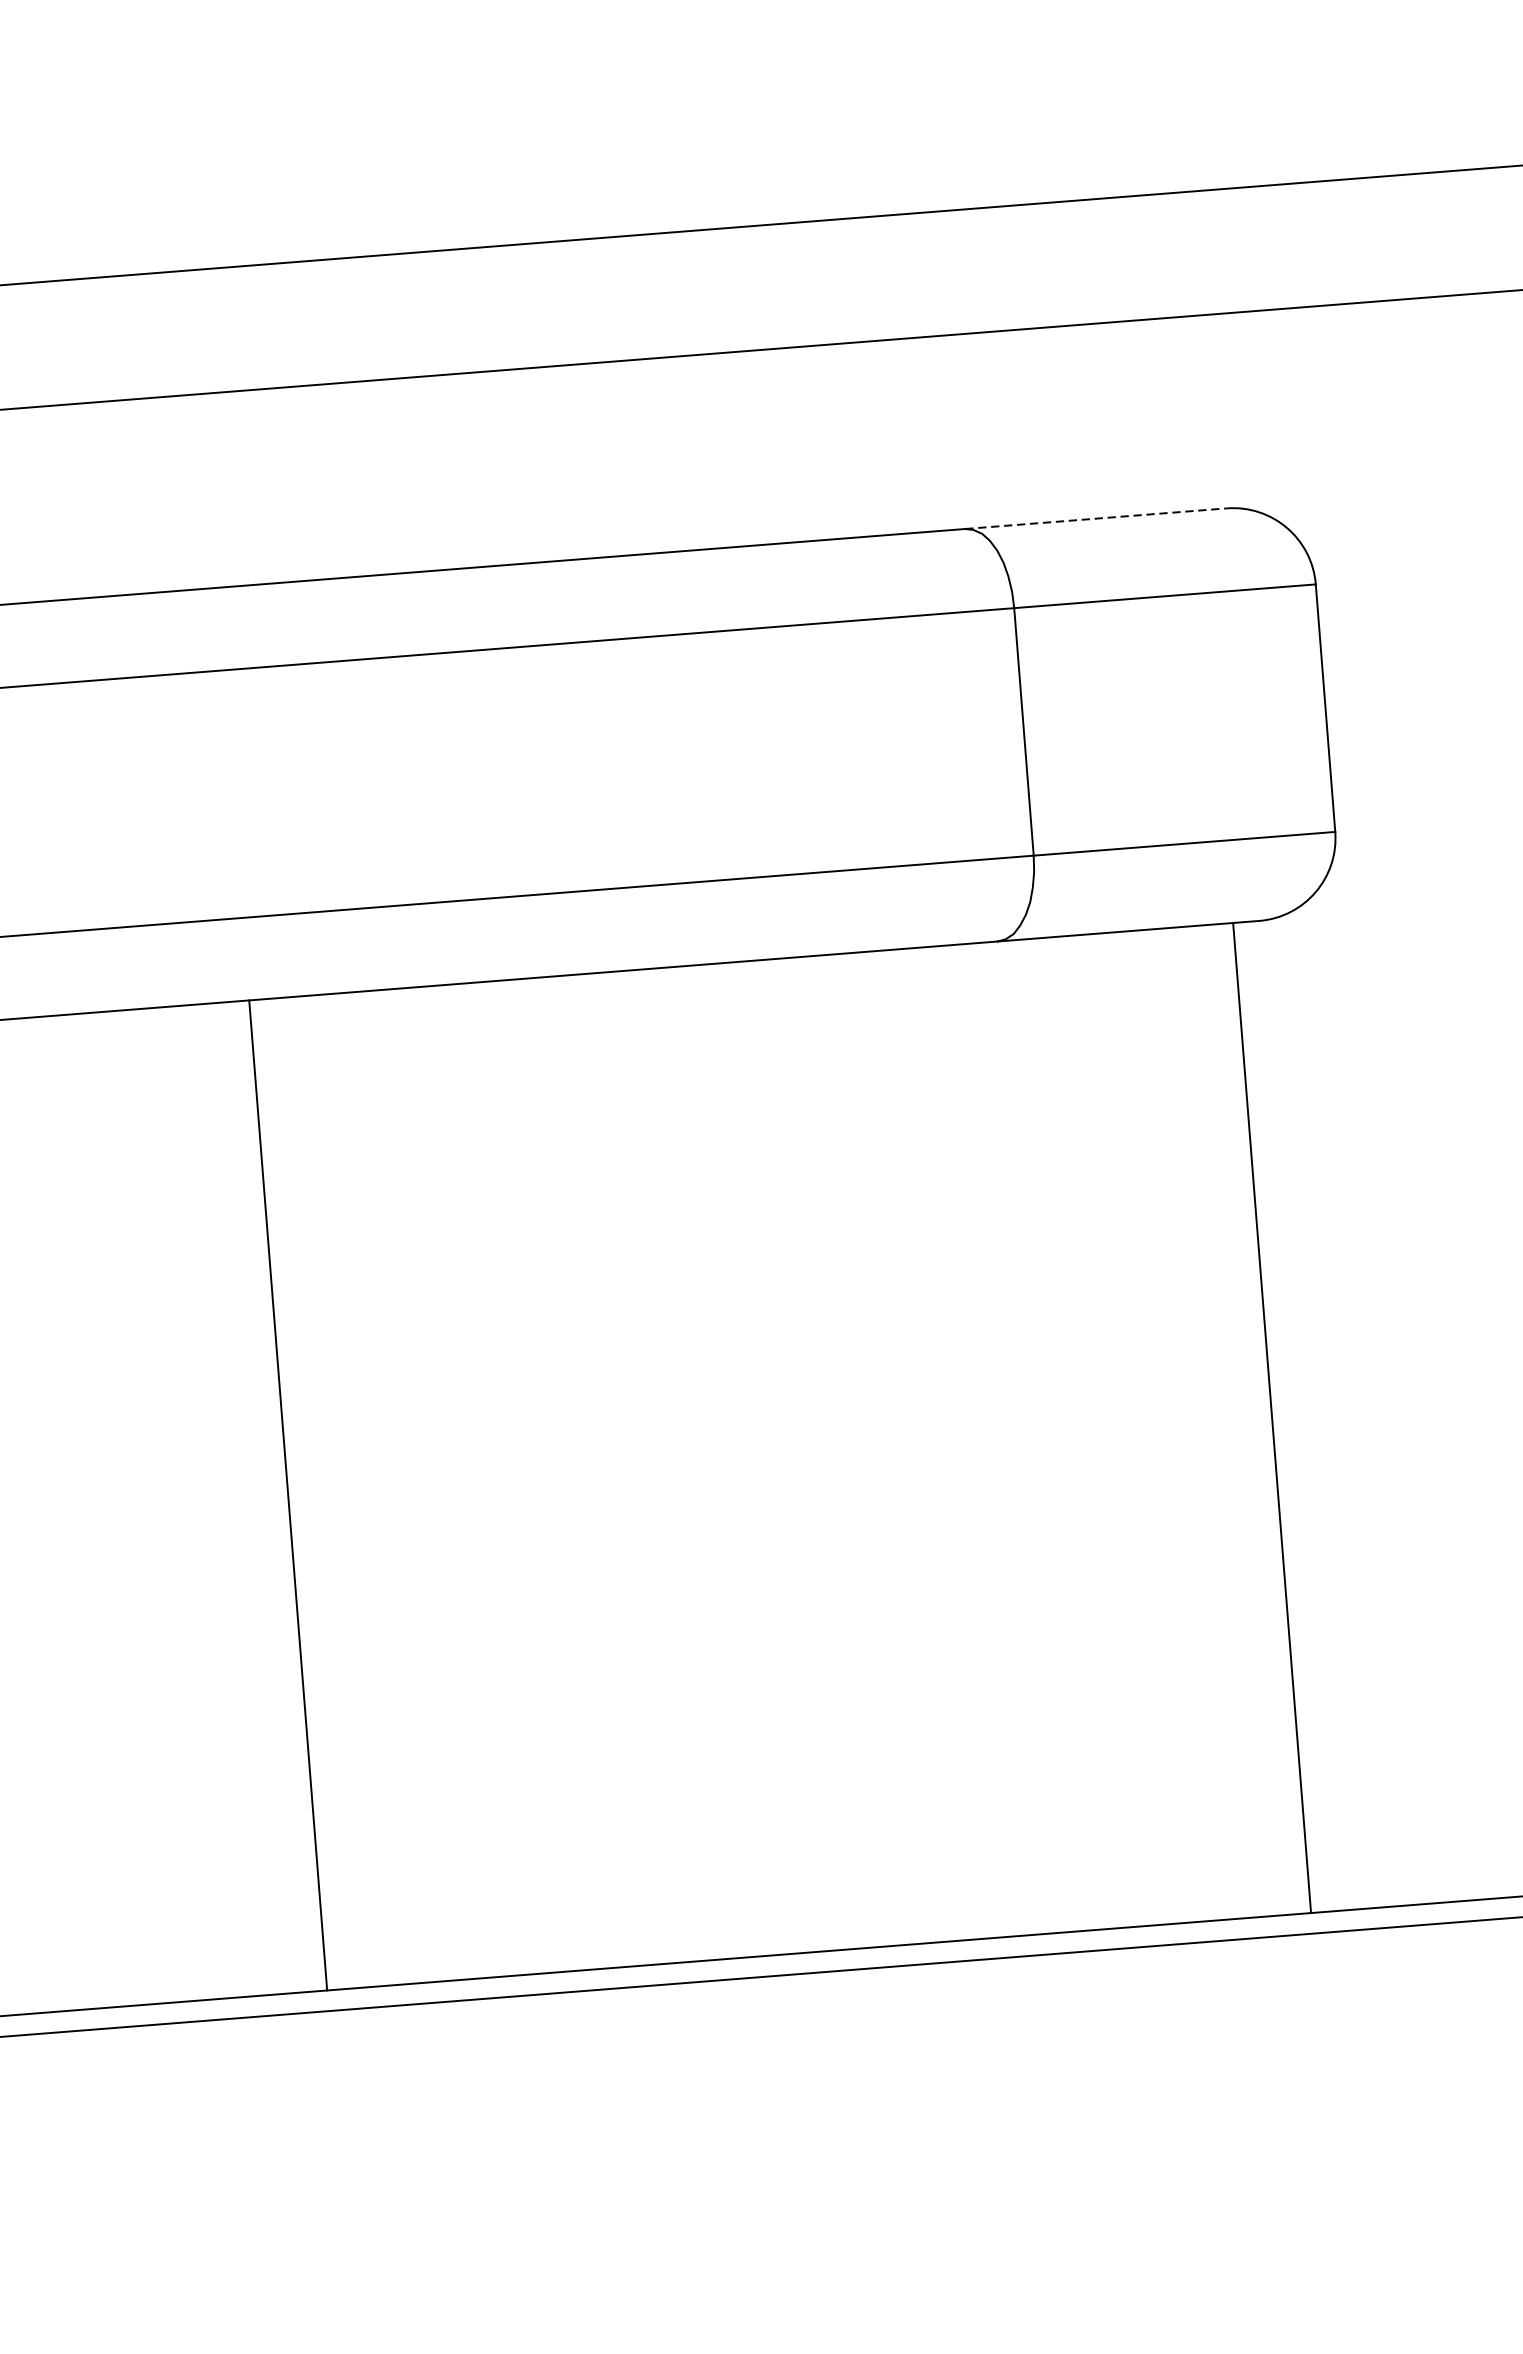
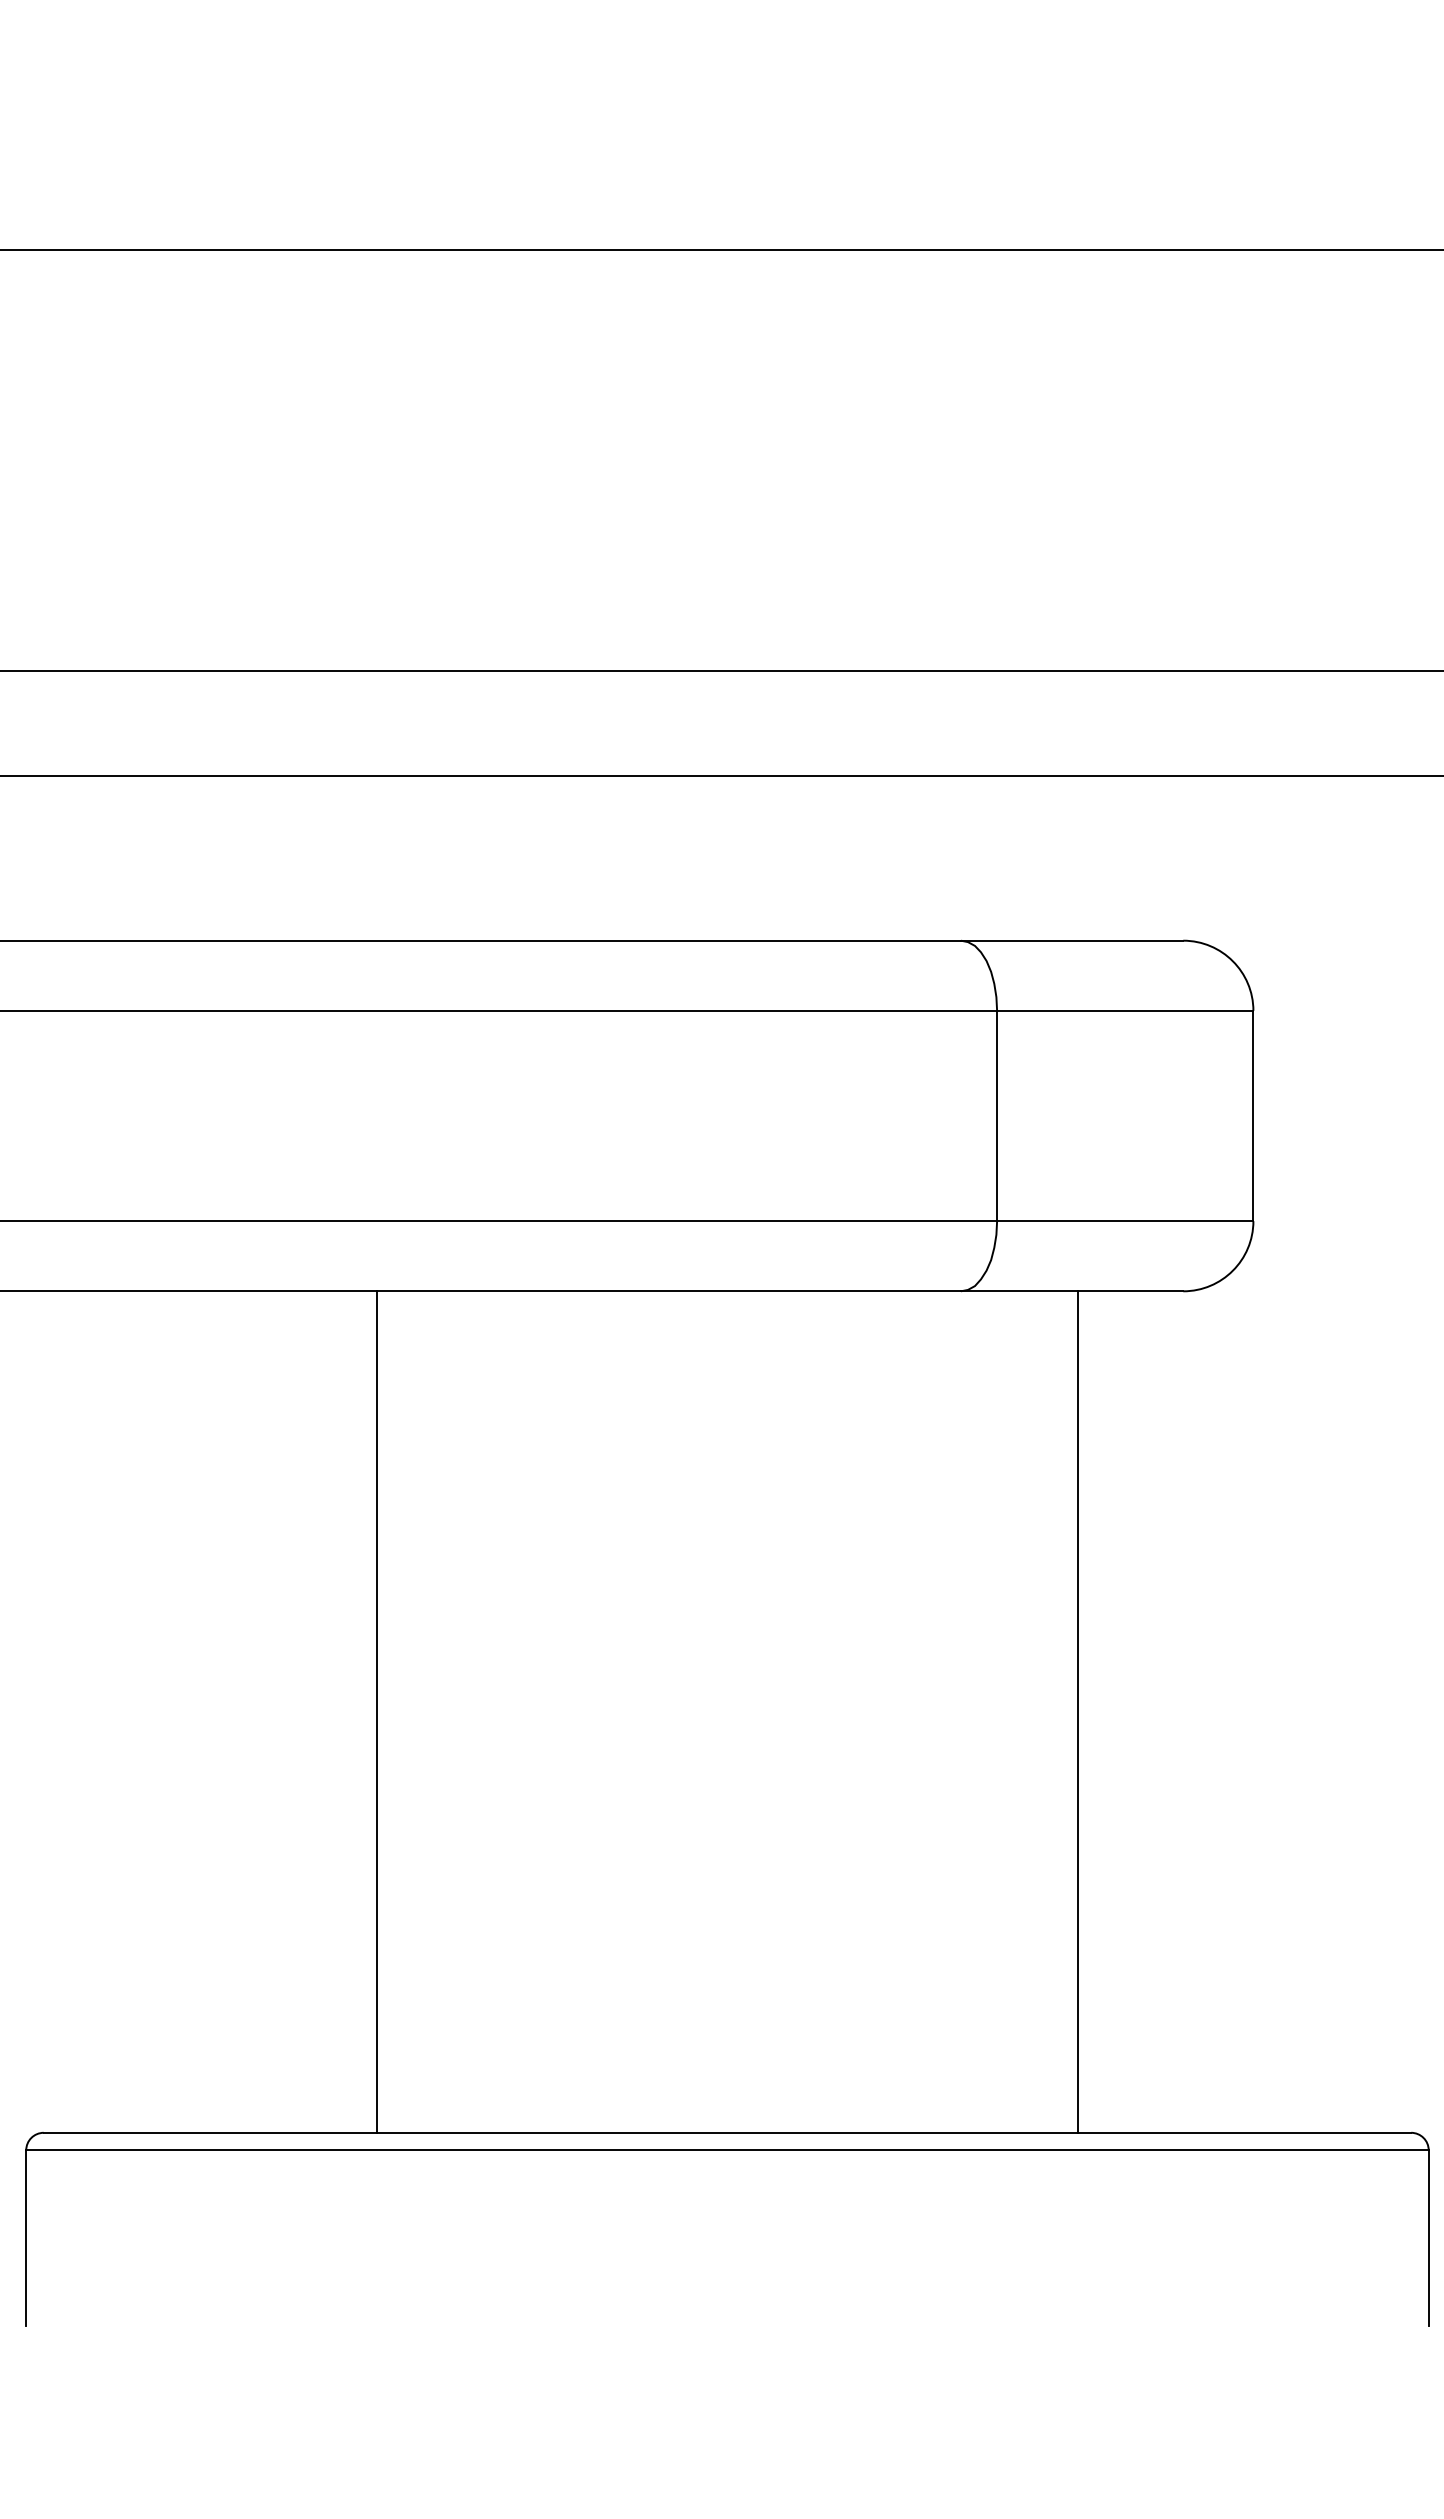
line: (1096, 518) -> (1072, 940), dashed -> solid
line: (1272, 1417) -> (1078, 1711), moved
line: (287, 1494) -> (376, 1711), moved

